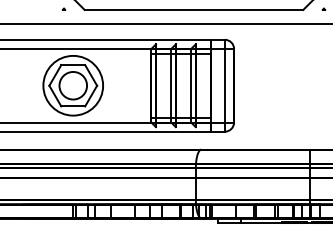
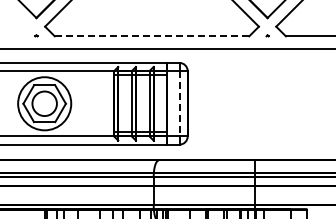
line: (193, 10) -> (151, 36), solid -> dashed
line: (224, 85) -> (179, 103), solid -> dashed

